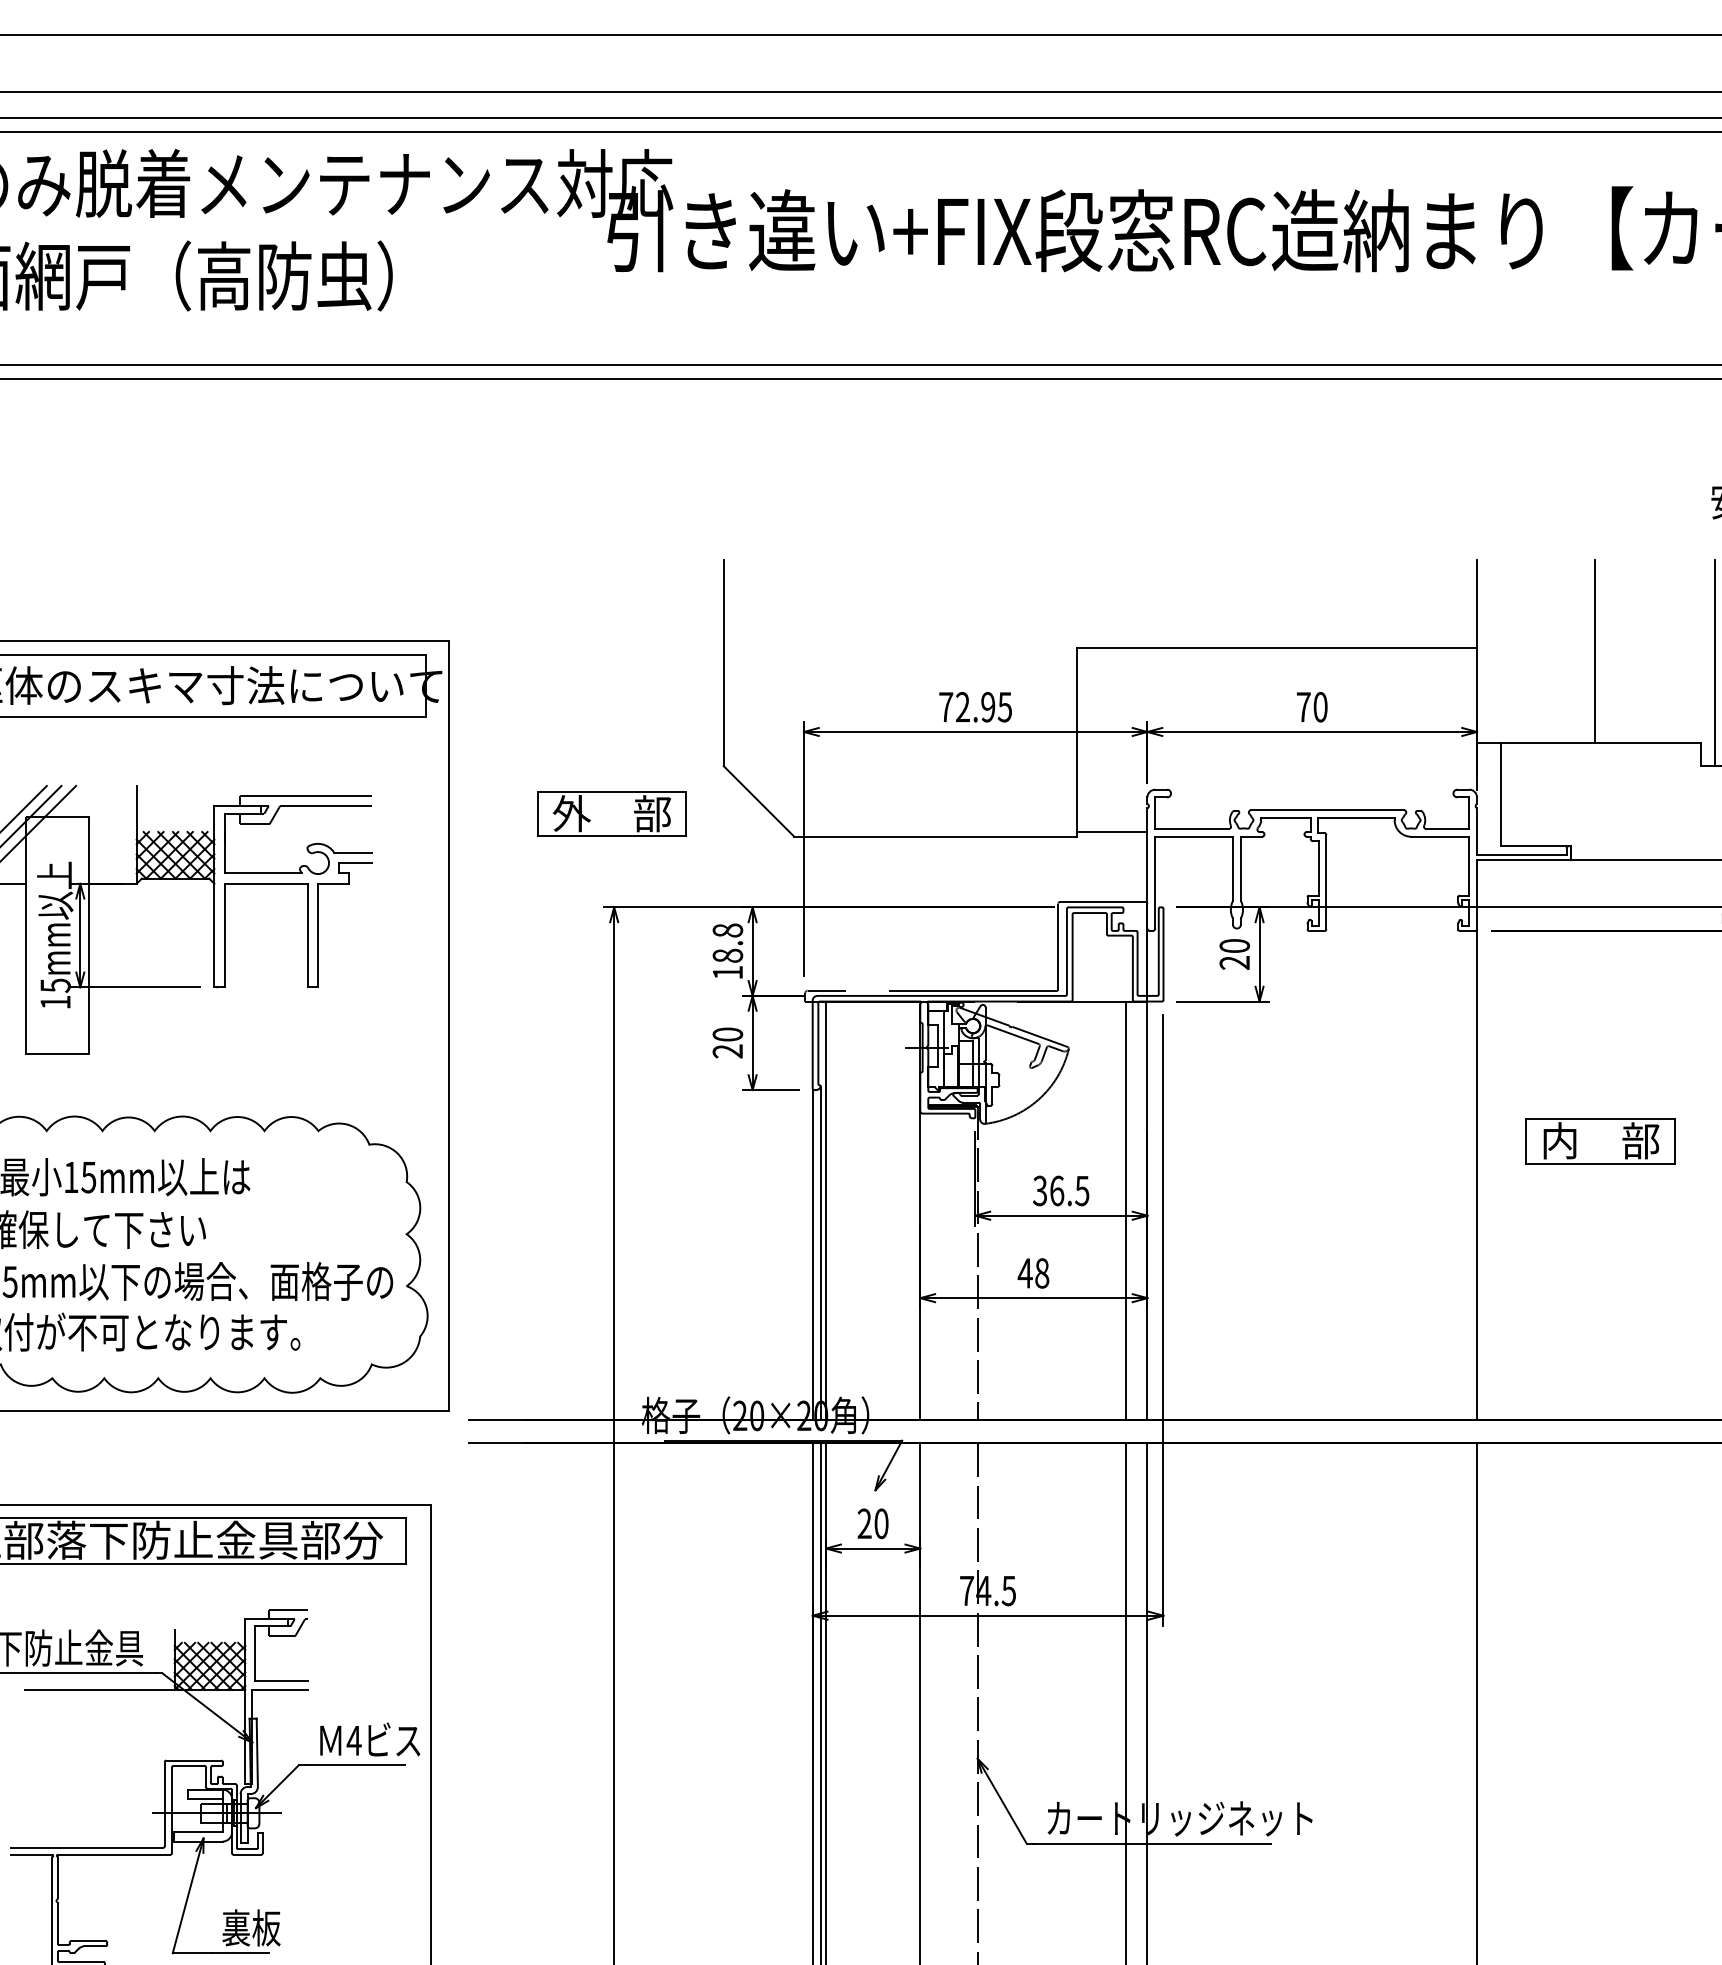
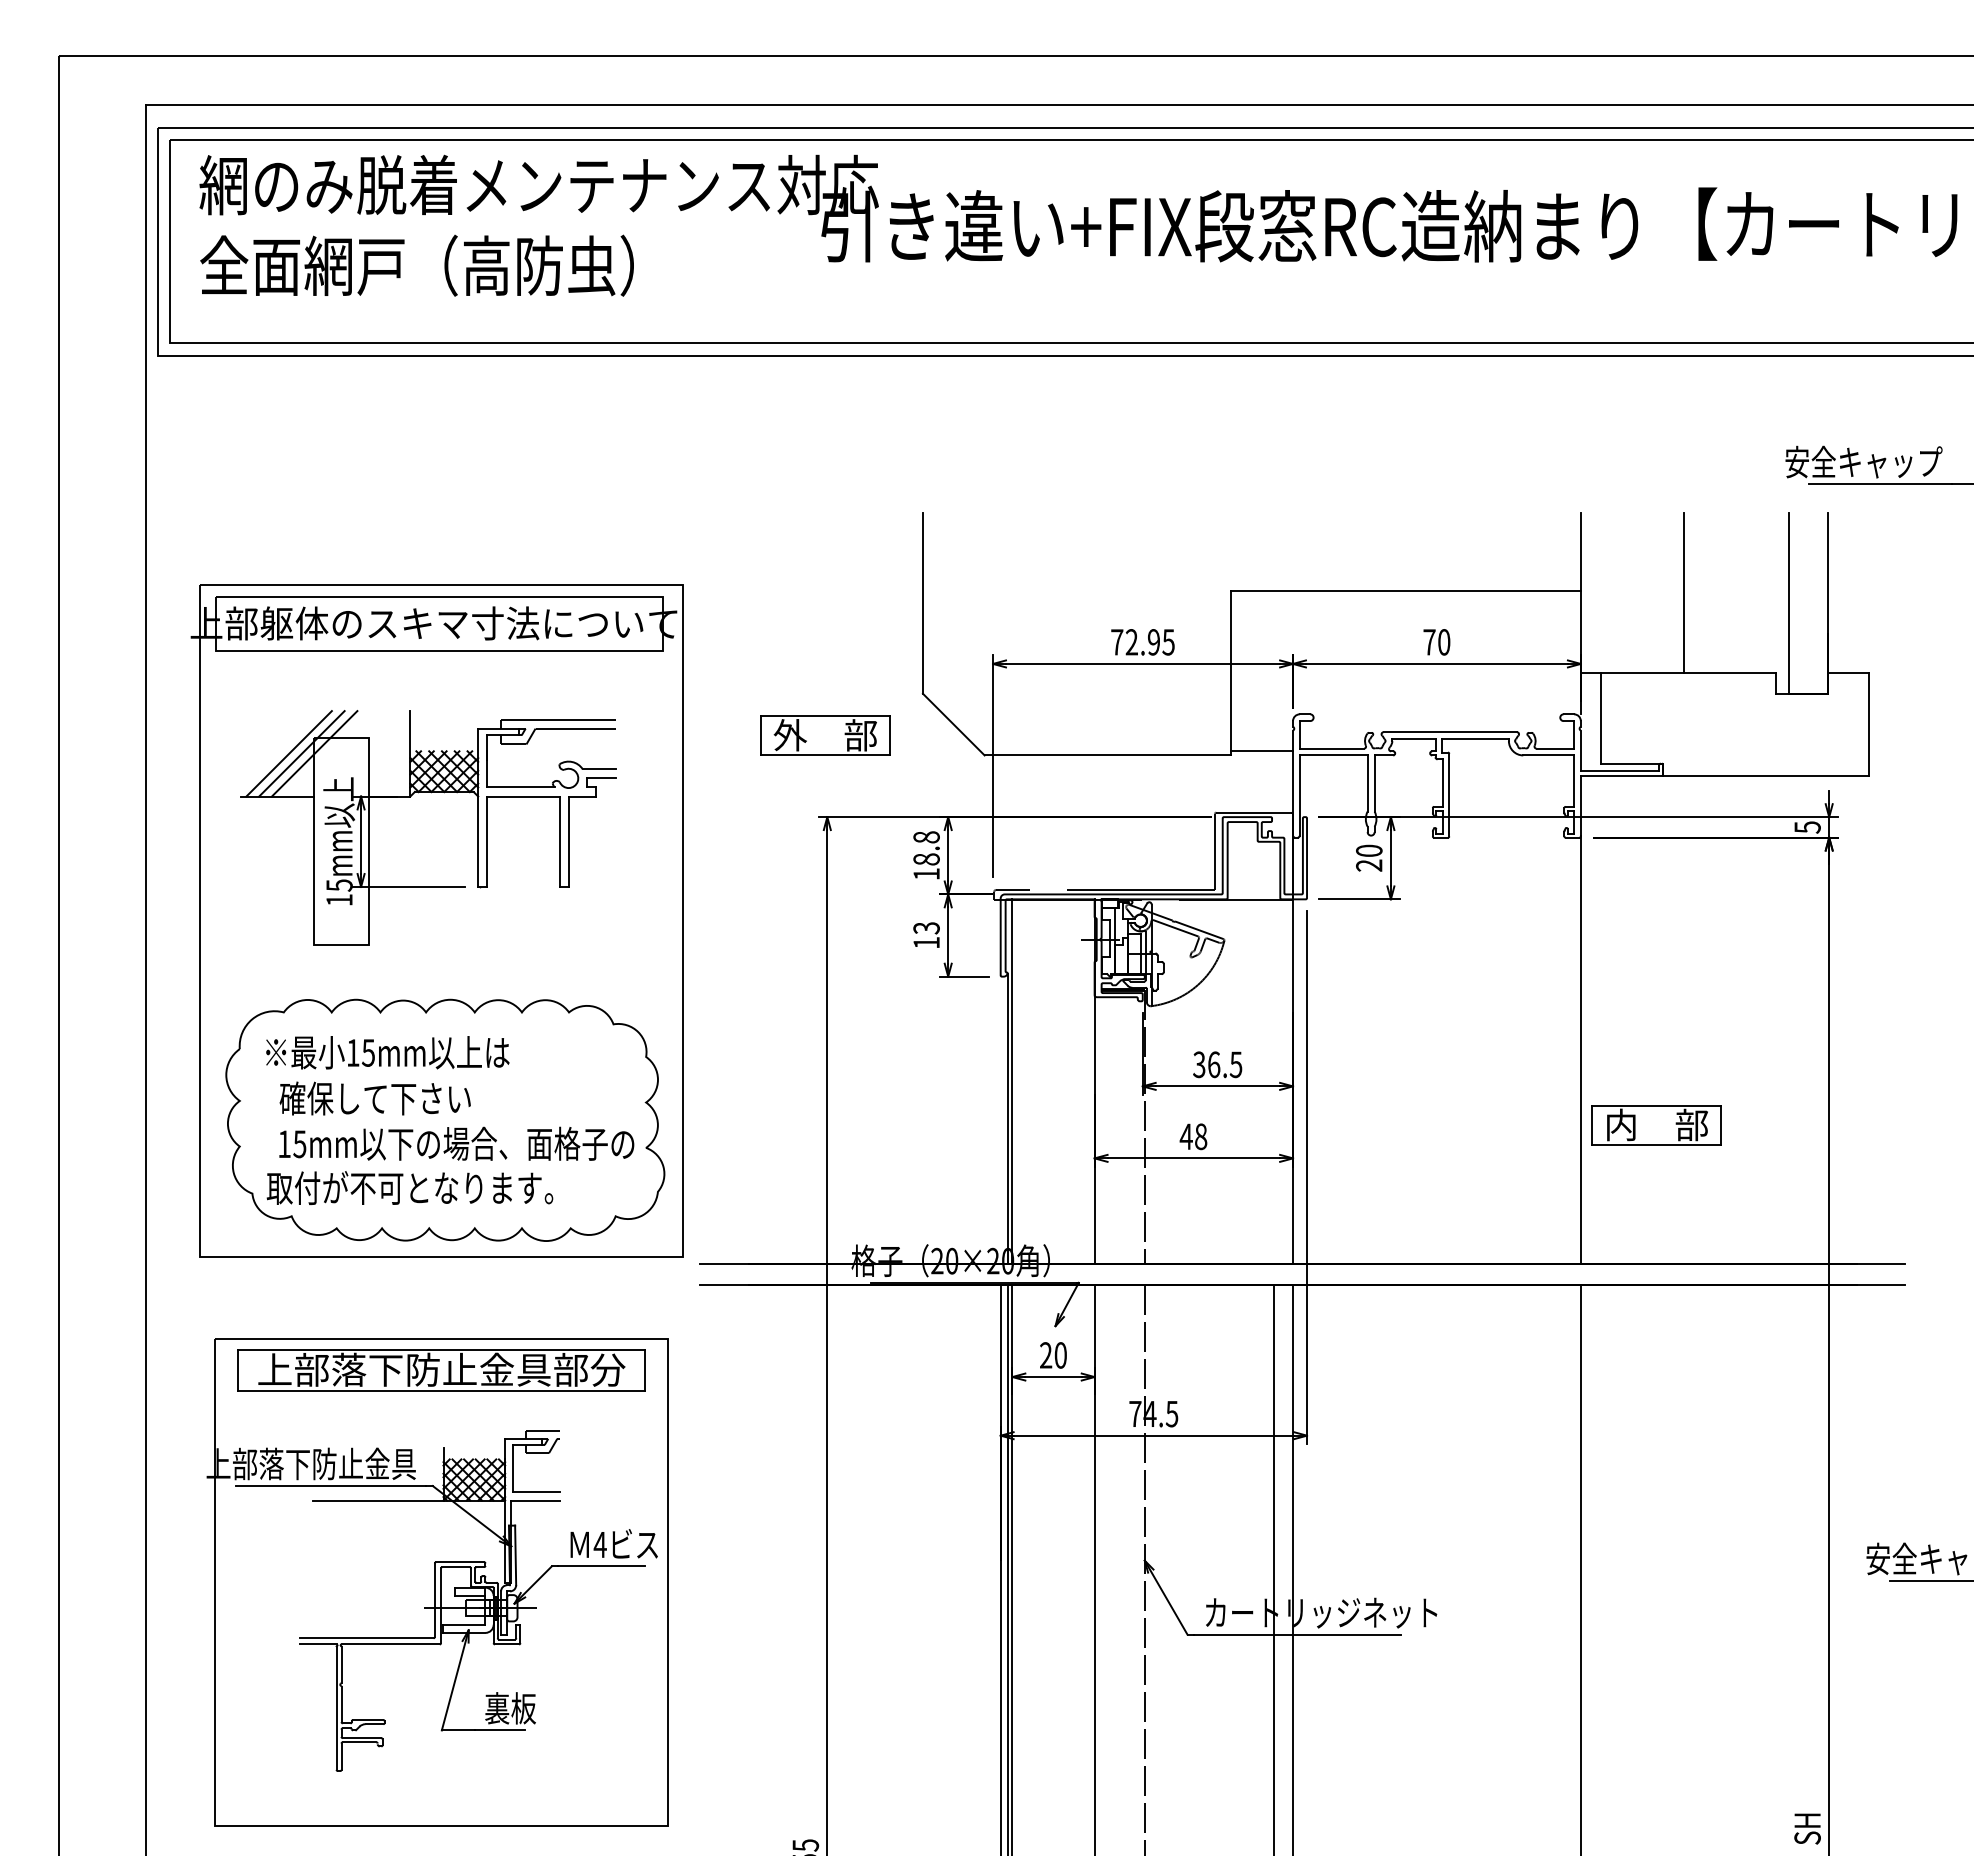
text: (727, 1042) -> (926, 935), 20 -> 13
part: (1600, 1141) -> (1656, 1125), moved
line: (1126, 1210) -> (1274, 1081), removed
line: (812, 1254) -> (1000, 1120), removed

